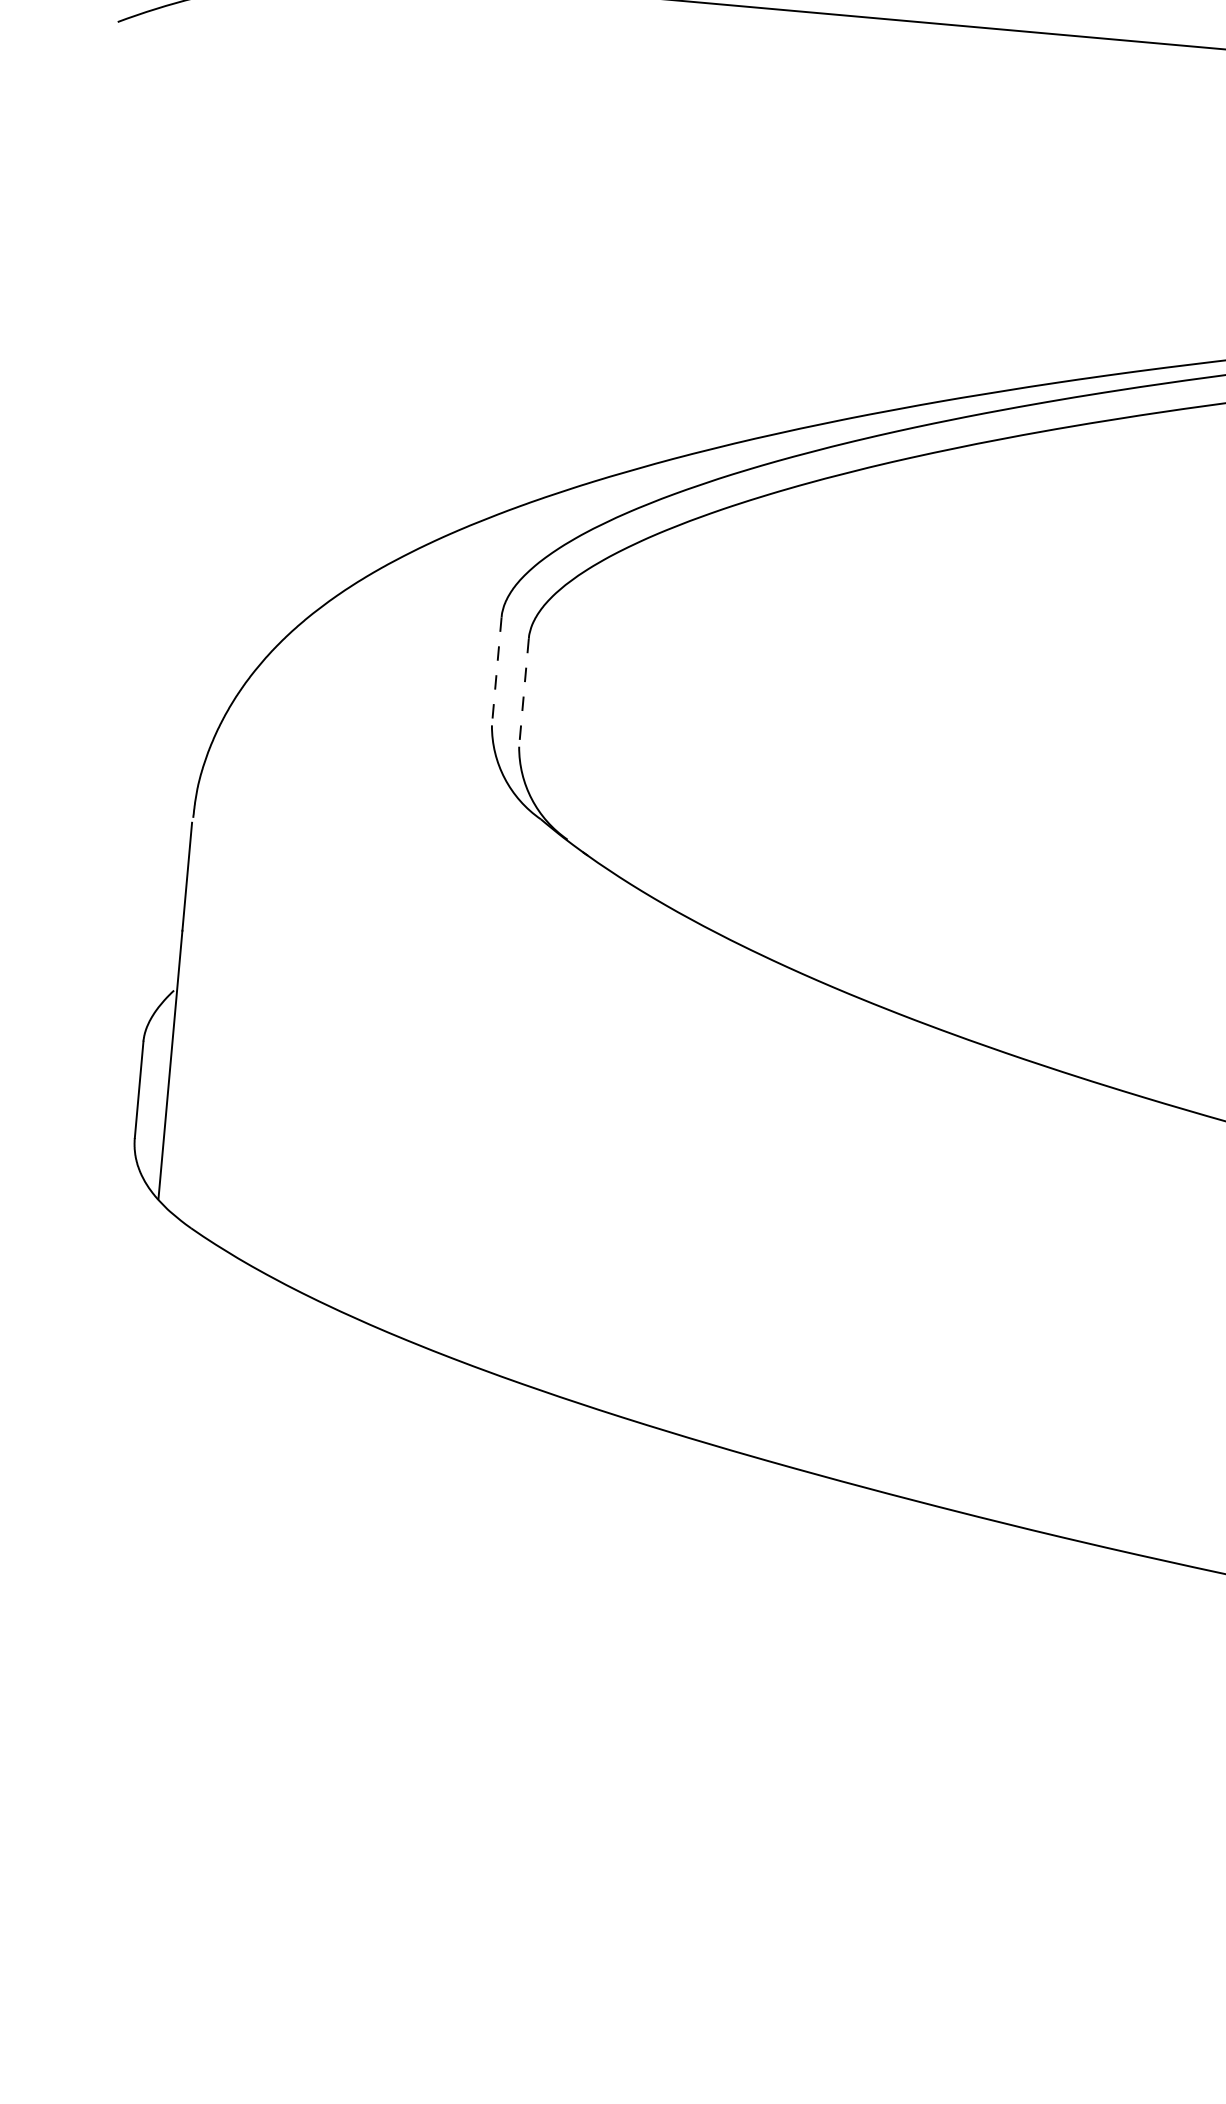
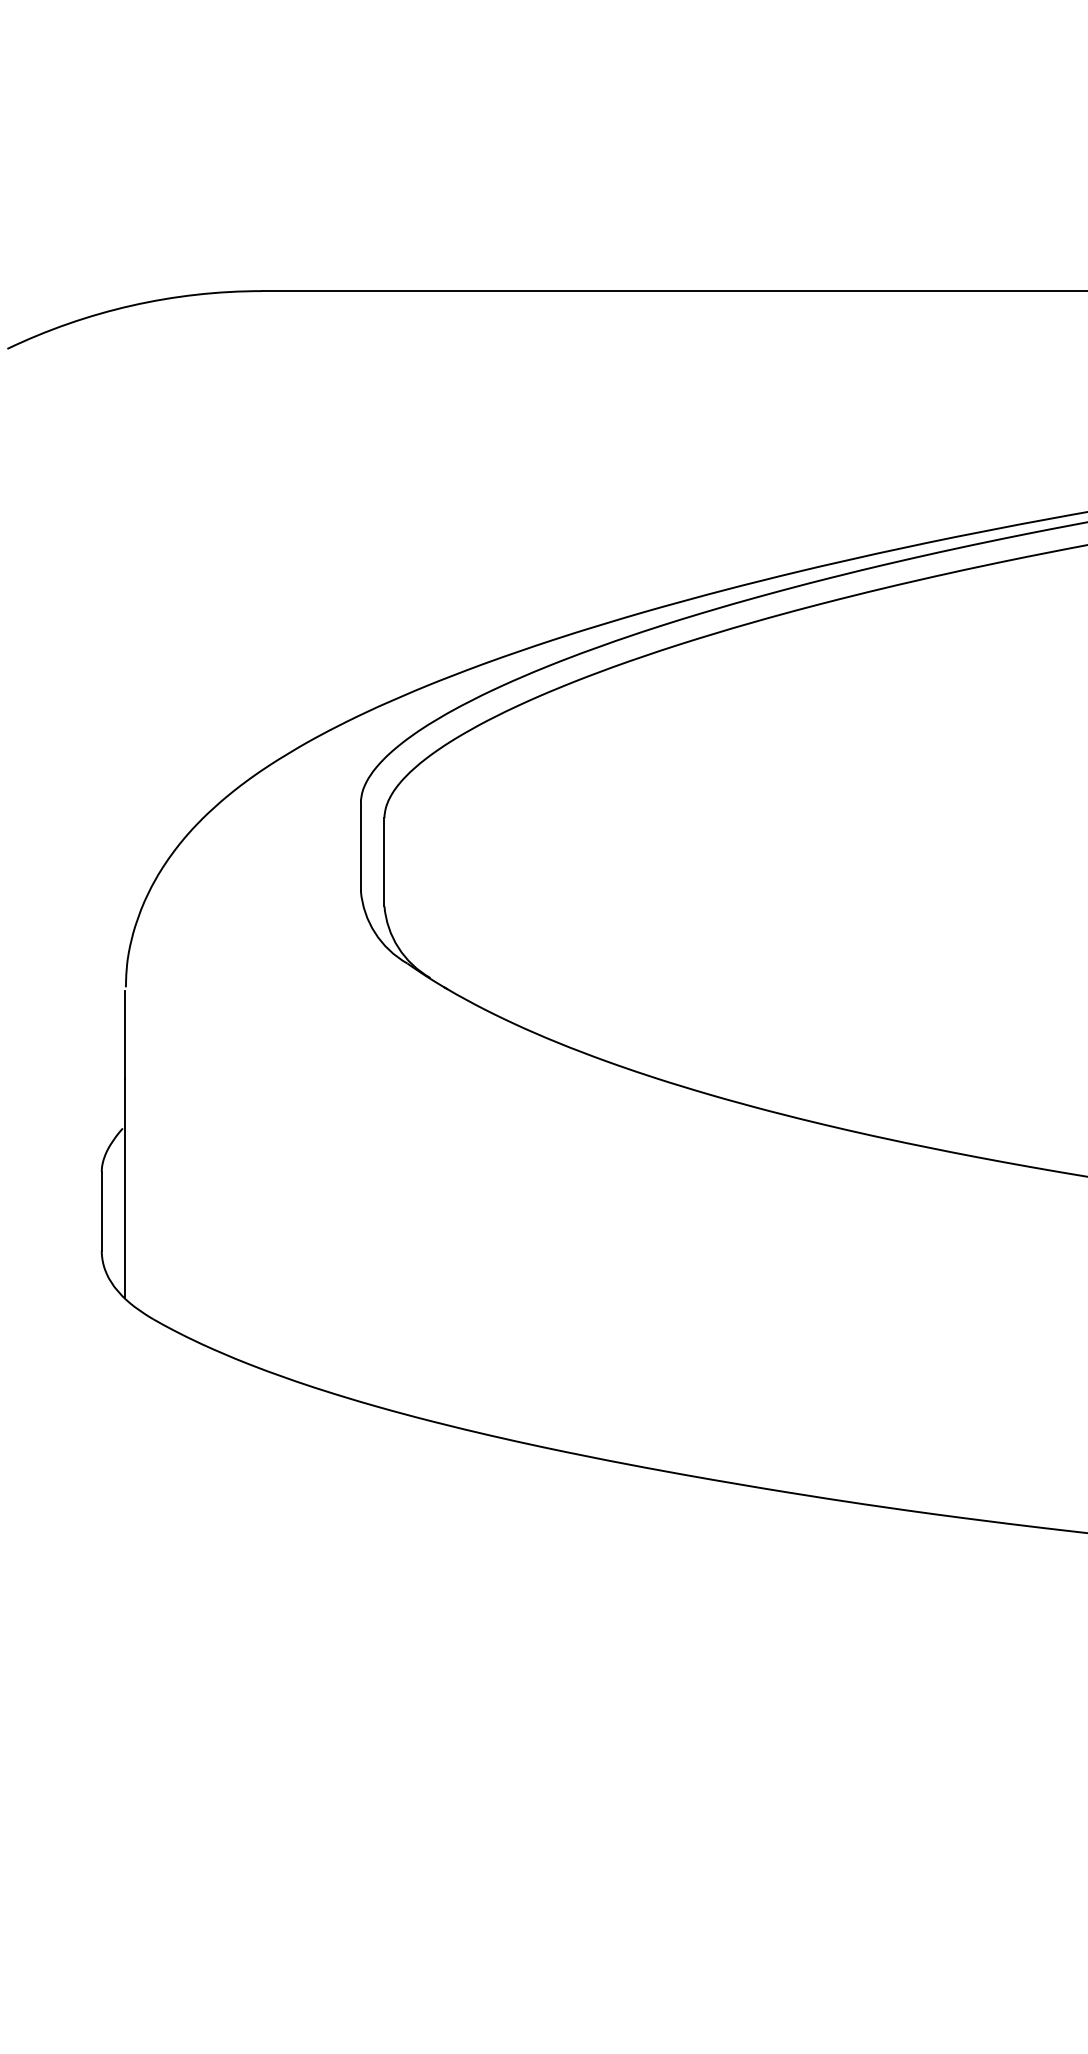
line: (496, 672) -> (360, 847), dashed -> solid
line: (524, 693) -> (384, 862), dashed -> solid

